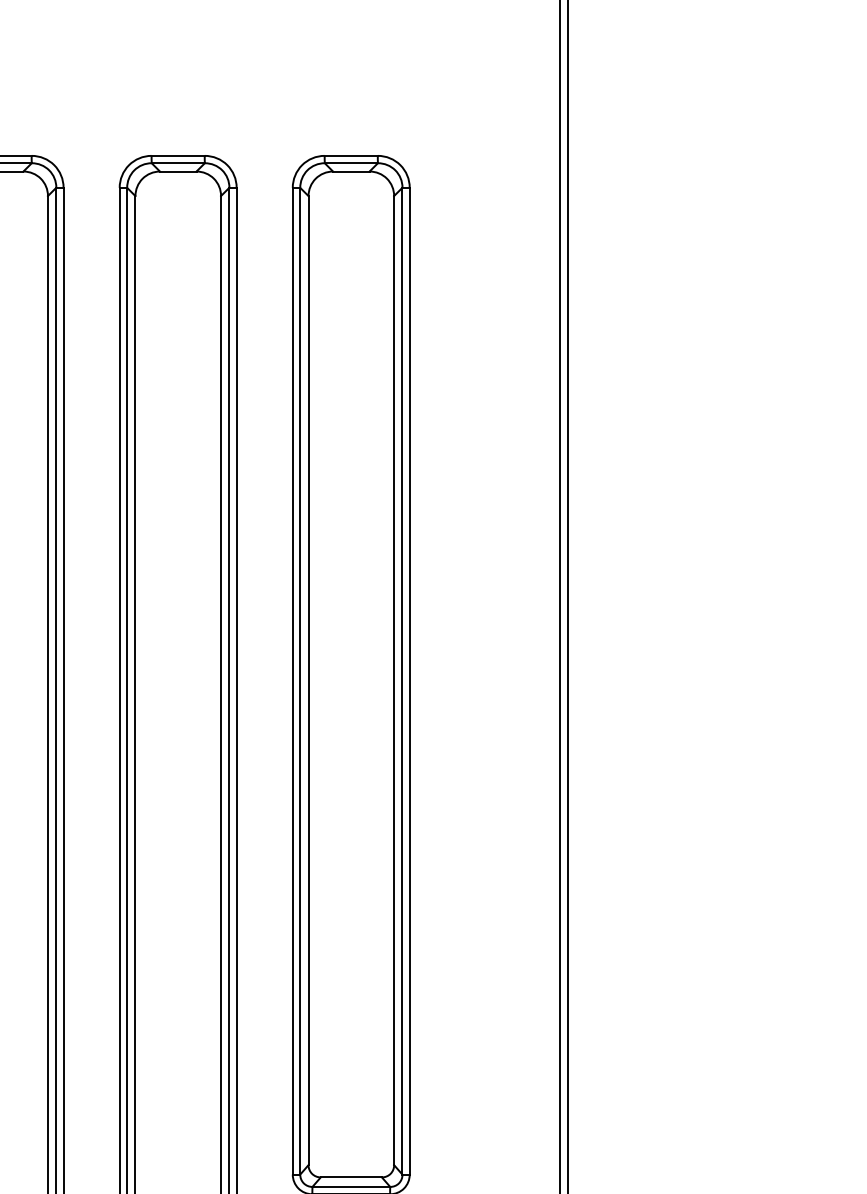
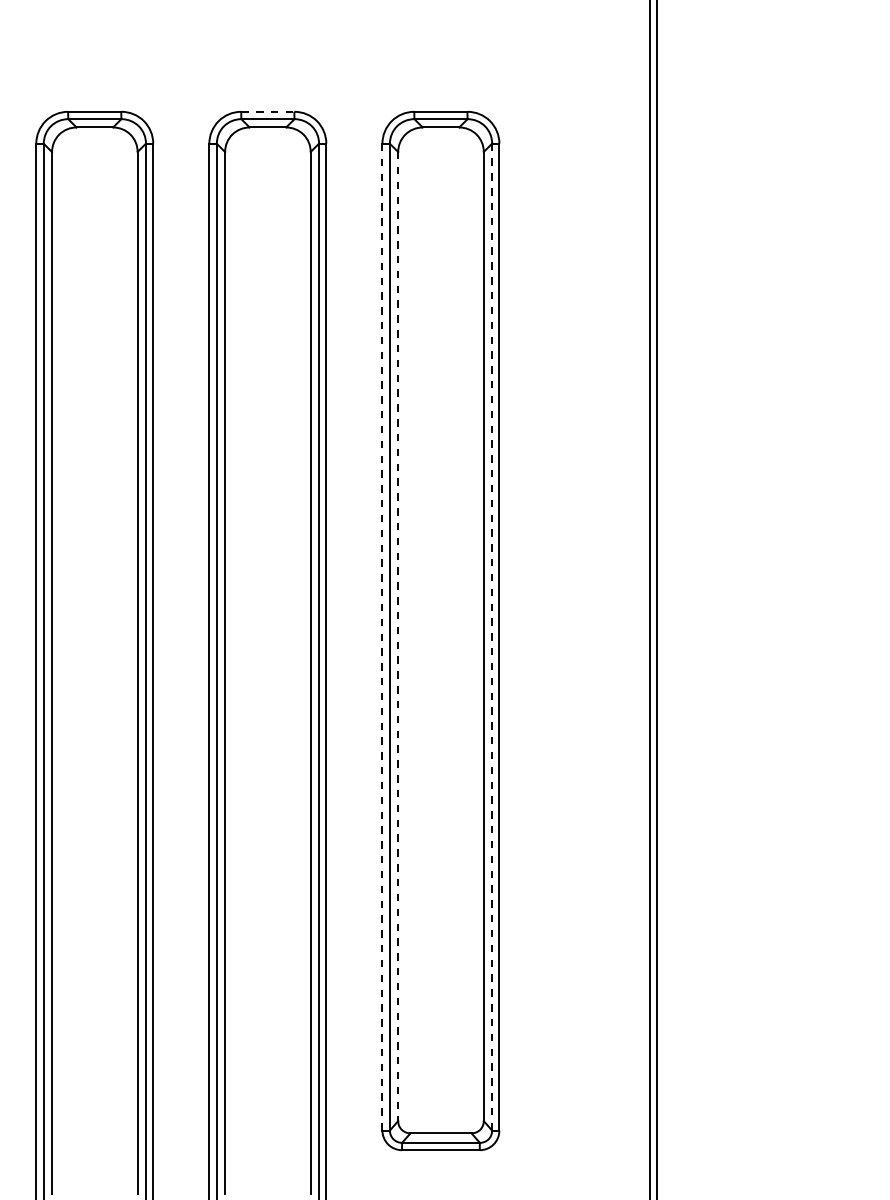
line: (177, 155) -> (267, 111), solid -> dashed
line: (292, 680) -> (382, 636), solid -> dashed
line: (308, 681) -> (398, 637), solid -> dashed
line: (402, 681) -> (492, 637), solid -> dashed

